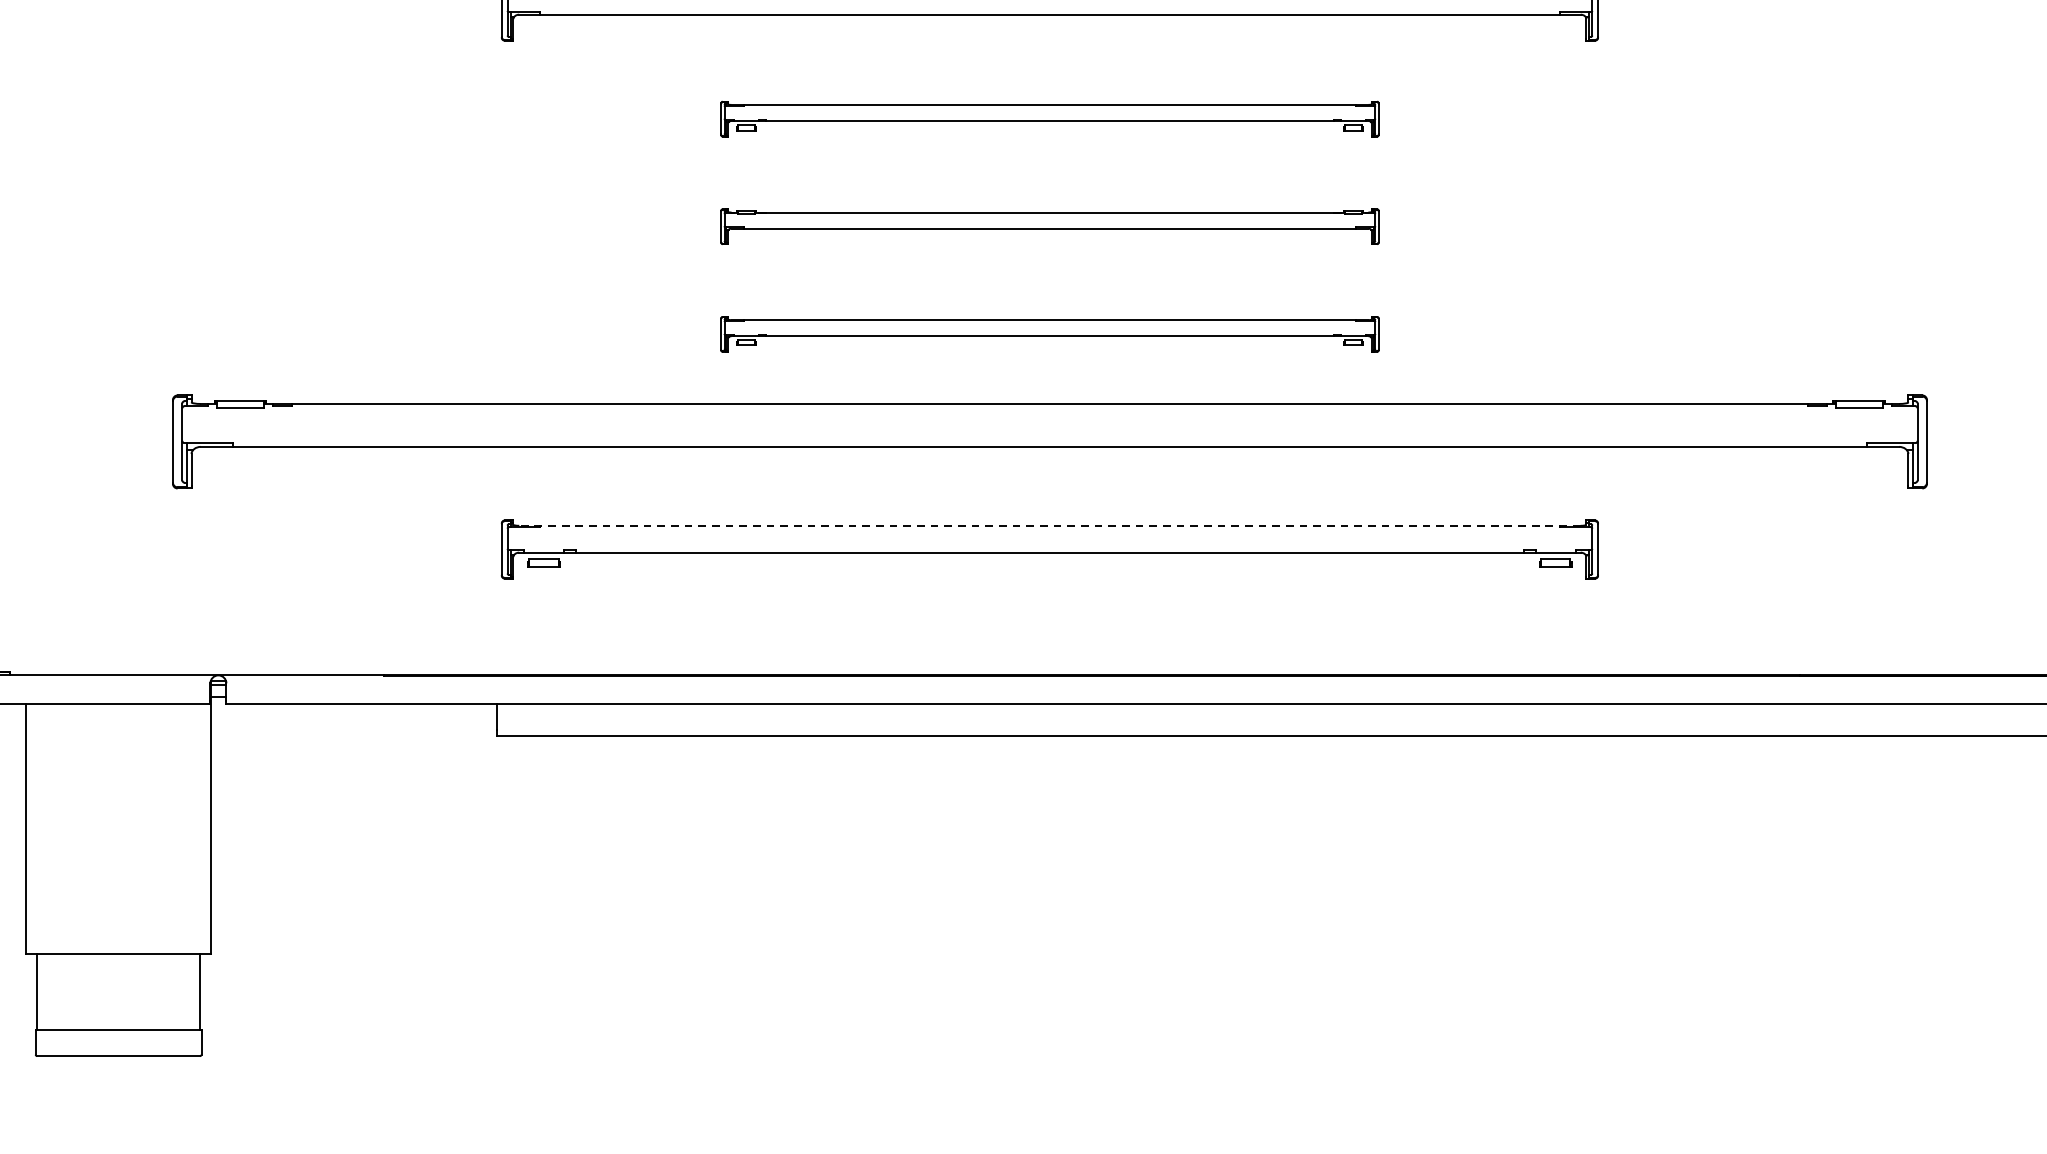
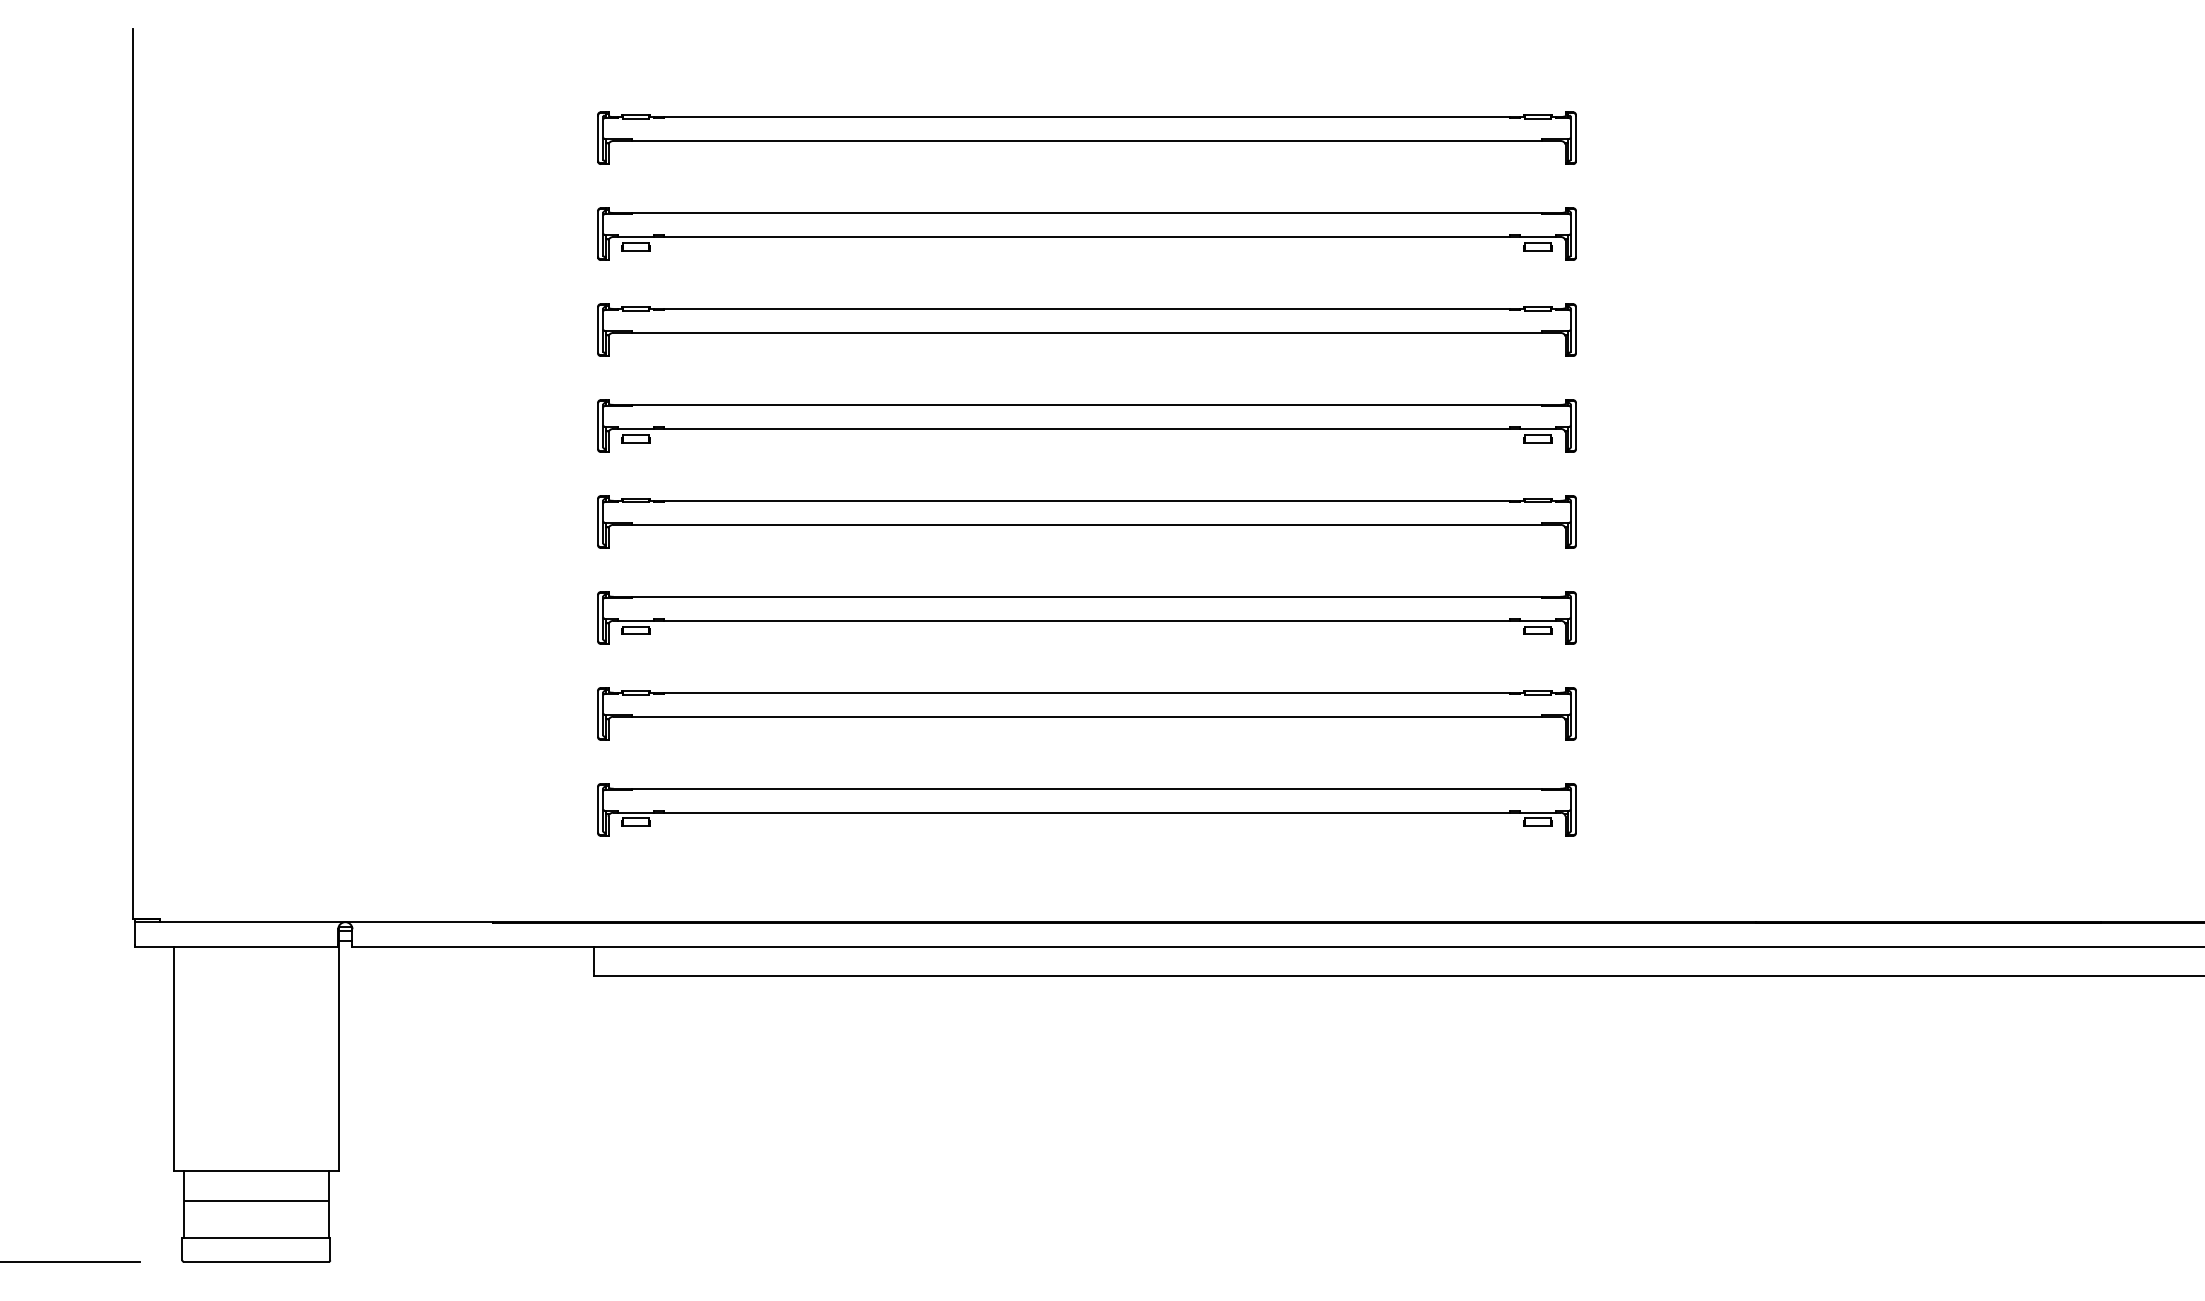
part: (1049, 118) -> (1086, 425), size x1.67
part: (1049, 226) -> (1086, 521), size x1.67
part: (1049, 333) -> (1086, 617), size x1.67
part: (1049, 441) -> (1086, 713), size x0.62
line: (1049, 525) -> (1086, 788), dashed -> solid
line: (118, 987) -> (256, 1200), added

